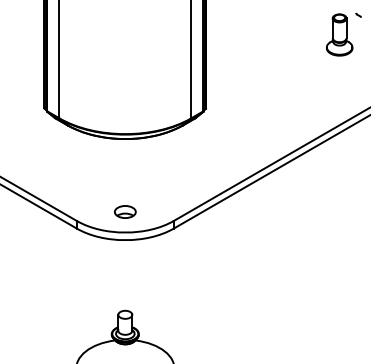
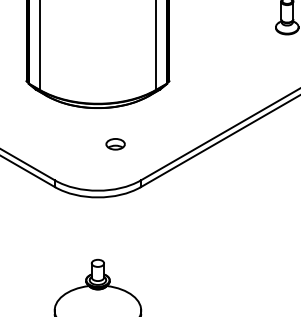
part: (125, 211) -> (115, 143), moved

